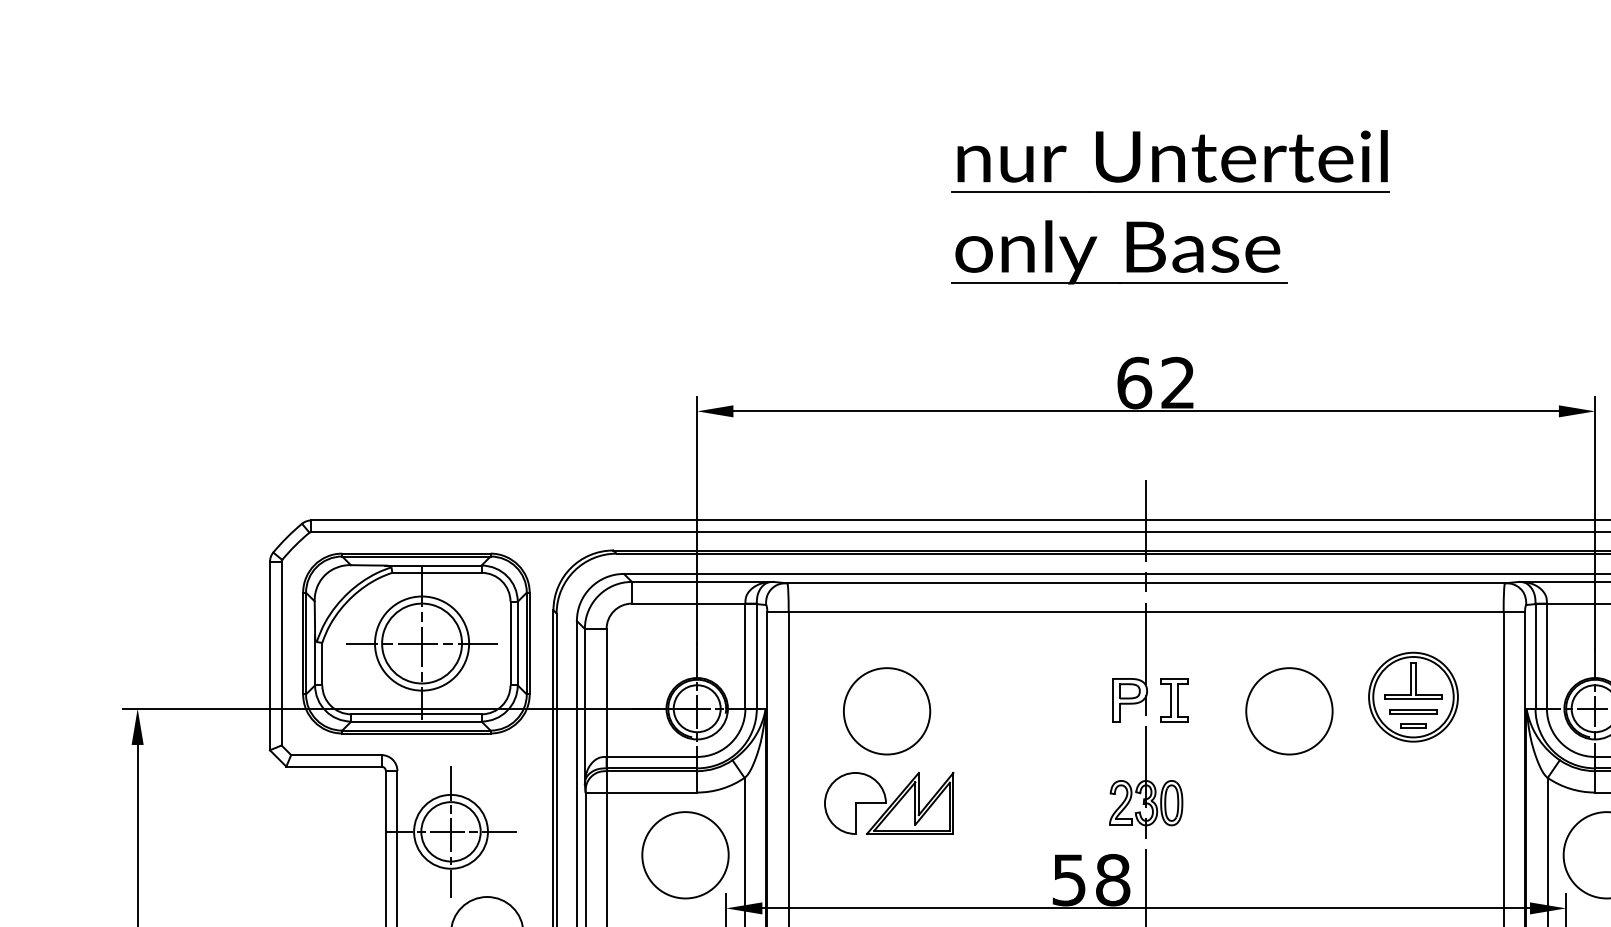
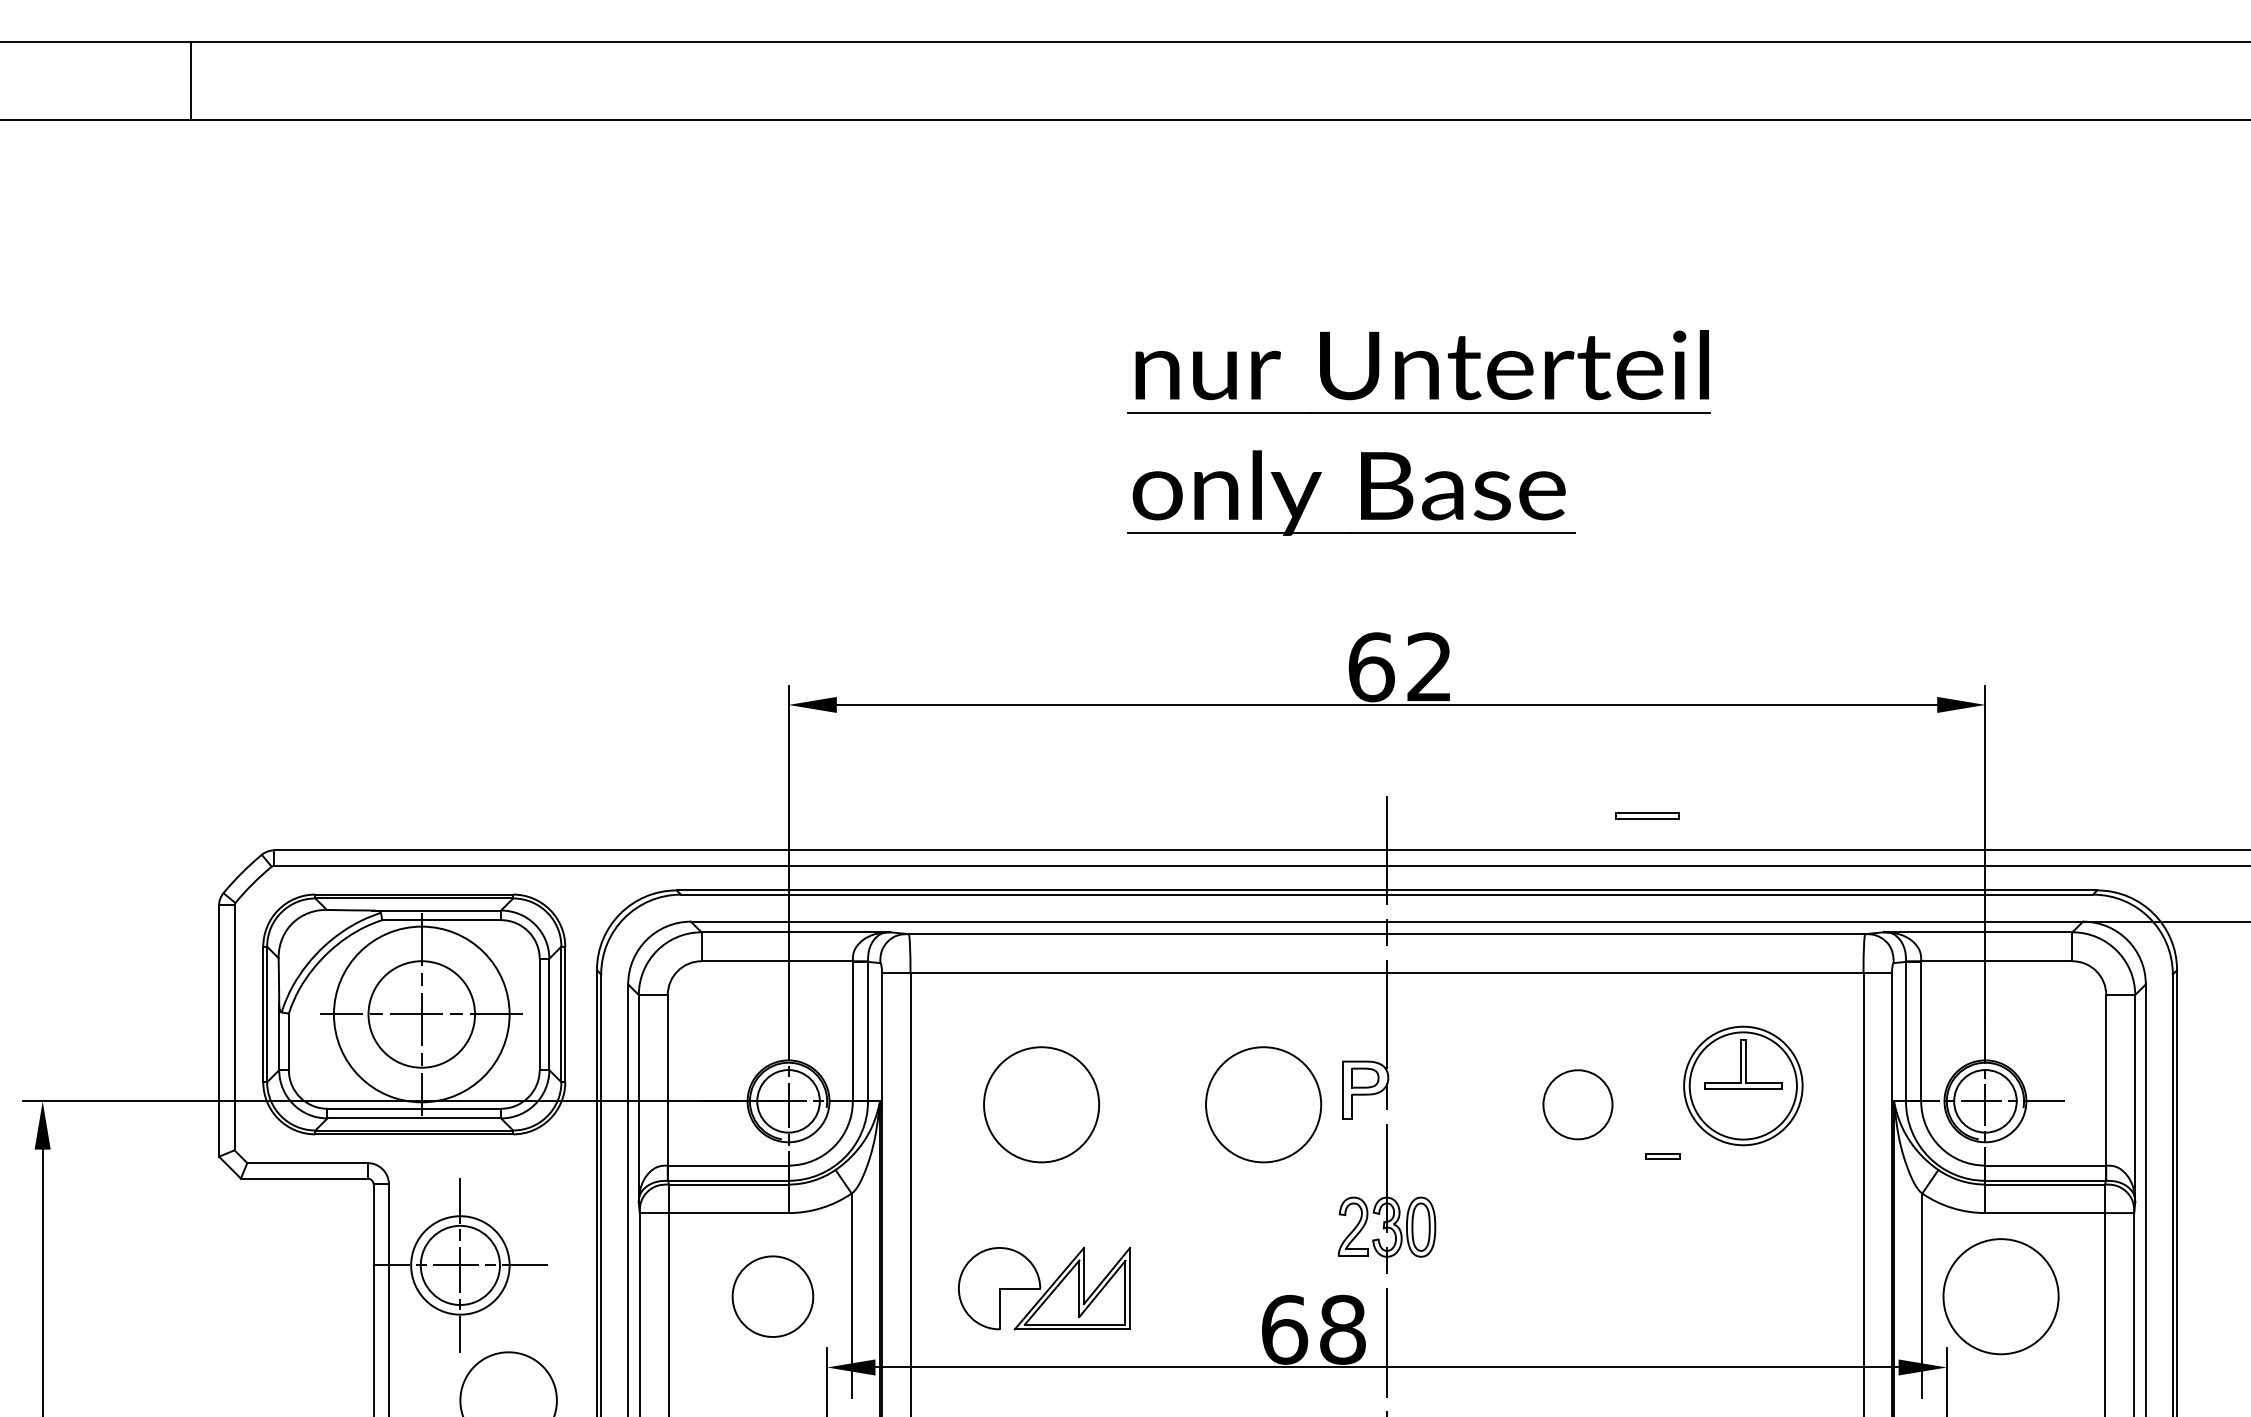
circle: (421, 643) -> (421, 1014), size x1.4
part: (1174, 700) -> (1424, 1090), removed
circle: (1053, 711) -> (1263, 1104), added
circle: (1289, 711) -> (1577, 1104), size x0.6
part: (1413, 711) -> (1647, 815), moved
part: (1412, 726) -> (1662, 1156), moved
part: (889, 803) -> (1044, 1288), moved
circle: (685, 855) -> (772, 1296), size x0.7
text: (1070, 879) -> (1285, 1329), 58 -> 68

